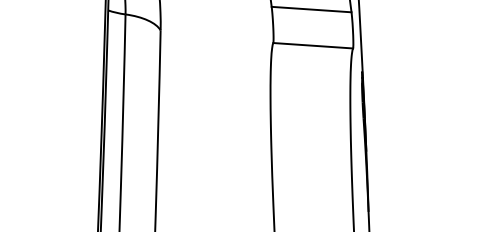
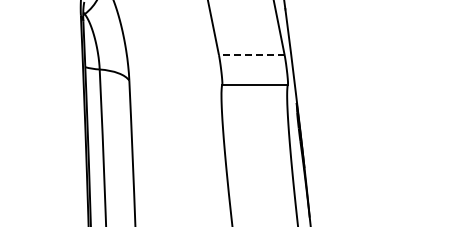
line: (311, 9) -> (251, 55), solid -> dashed

